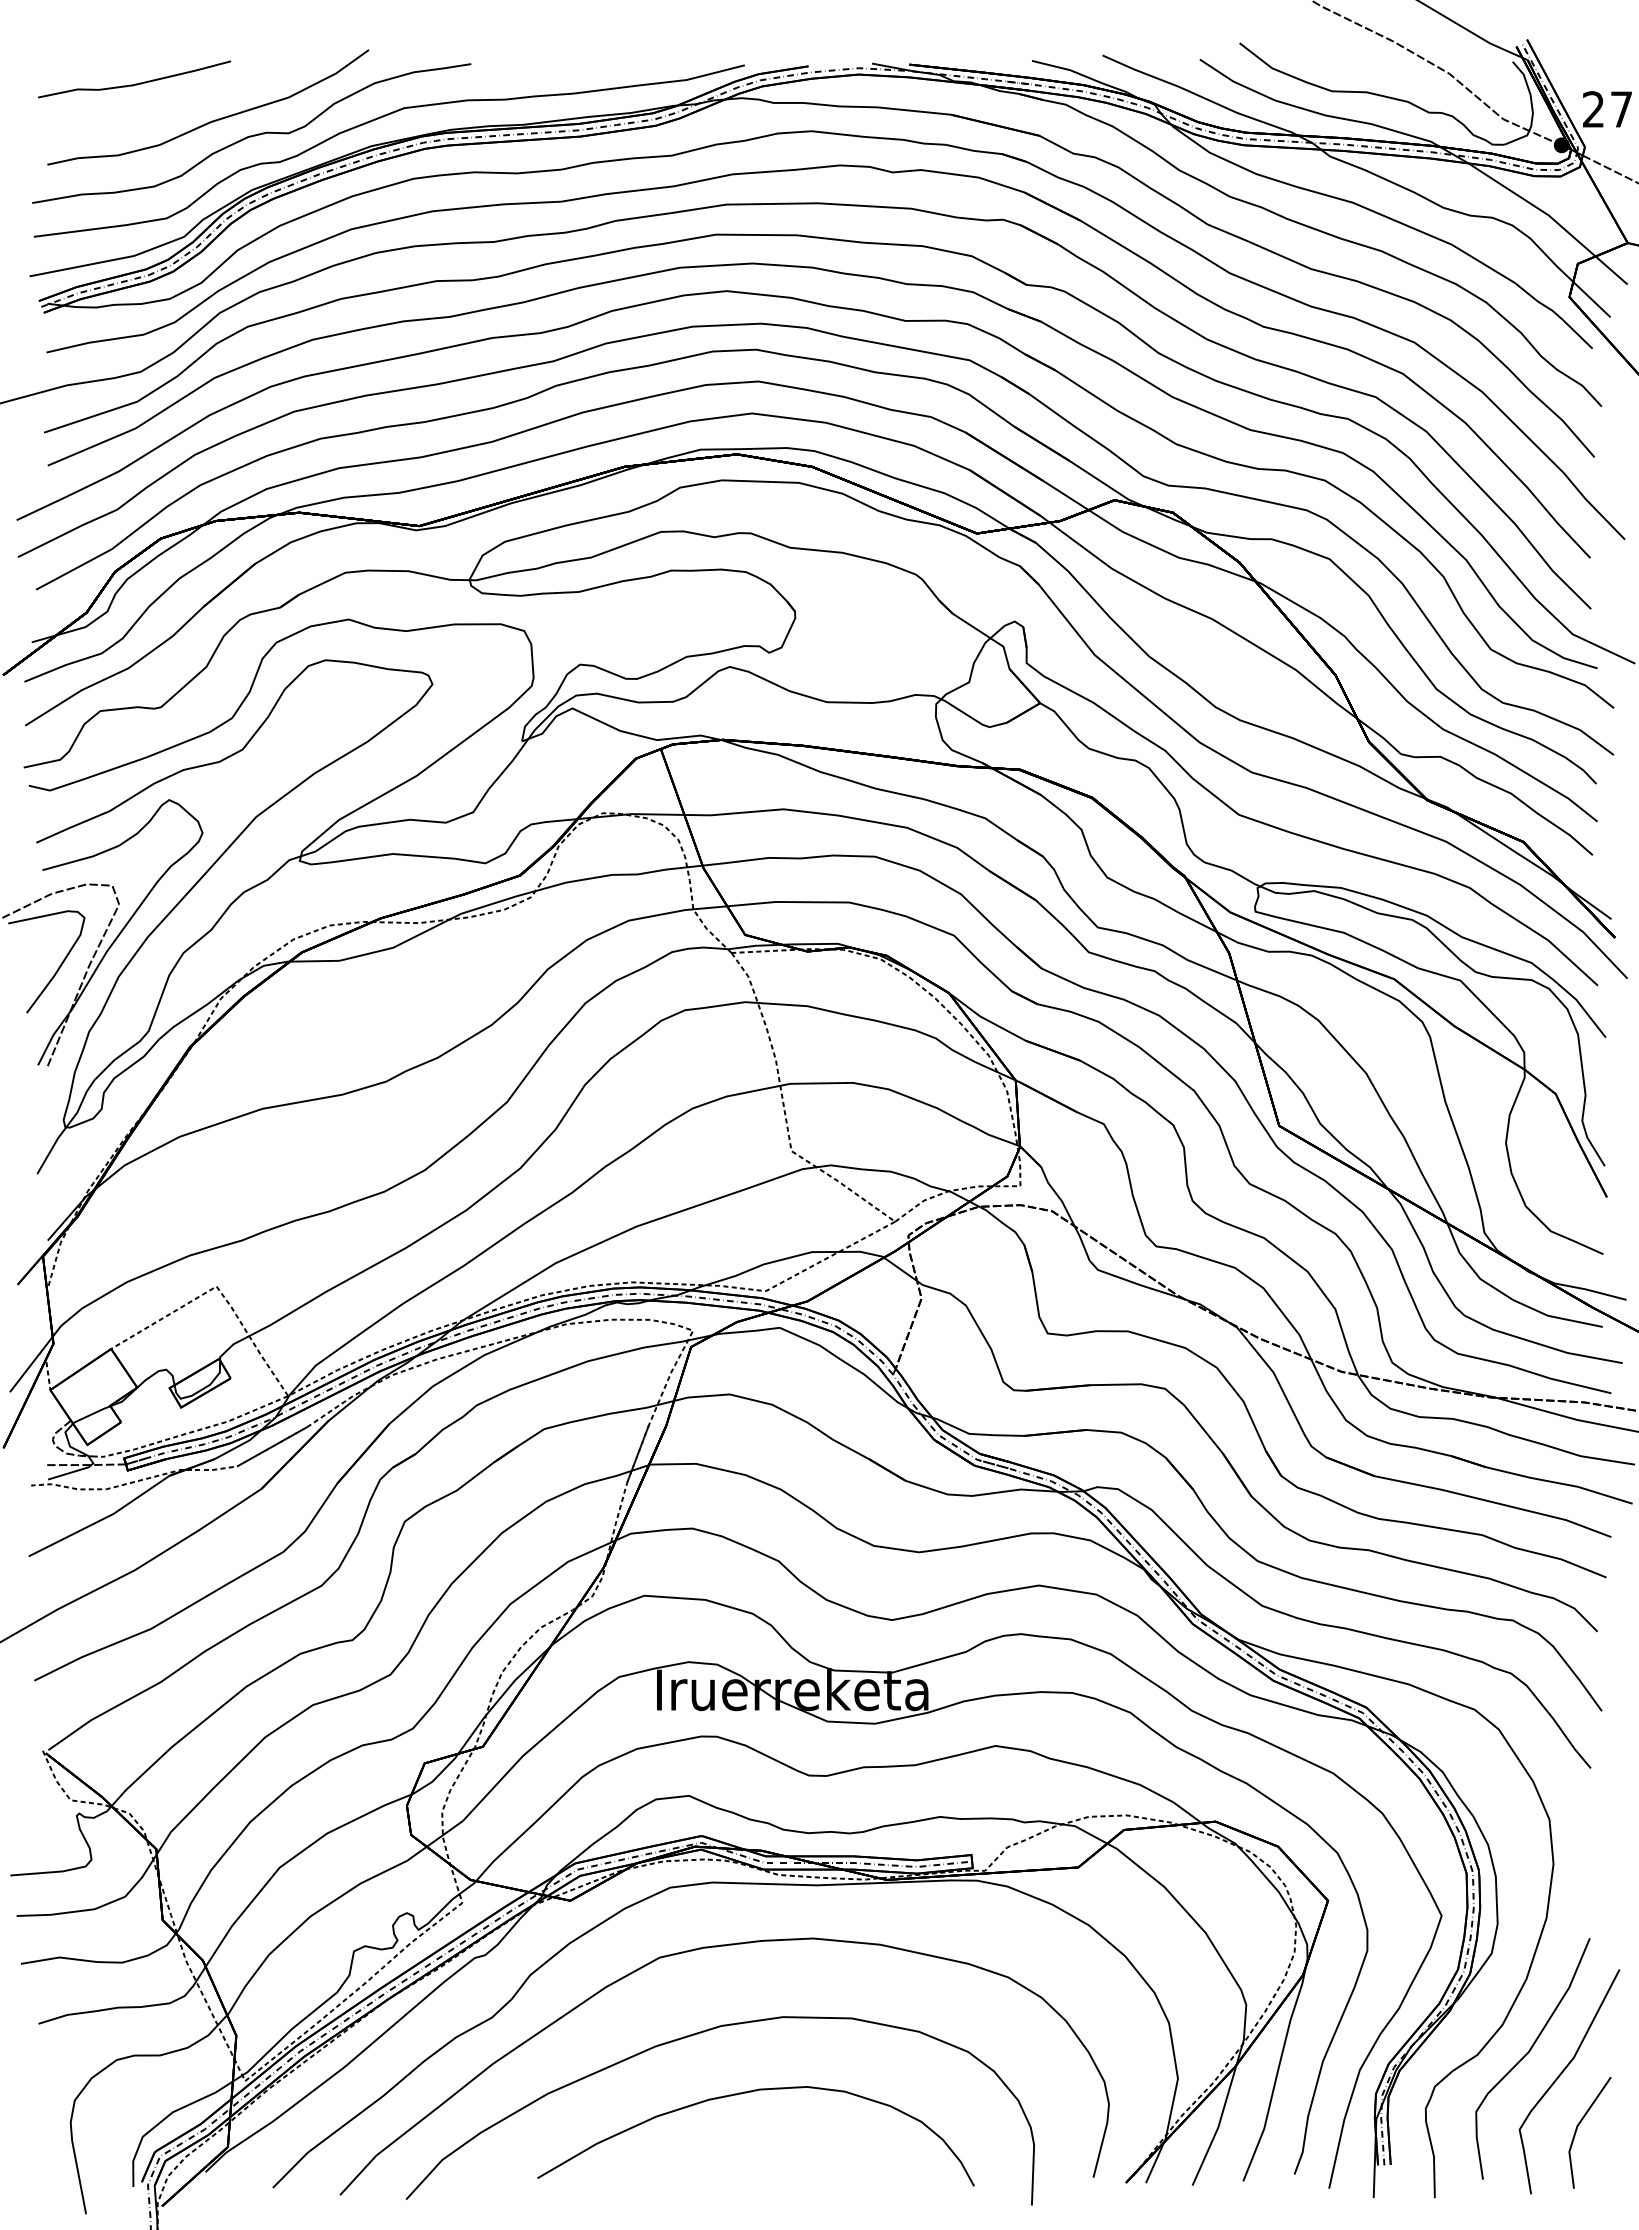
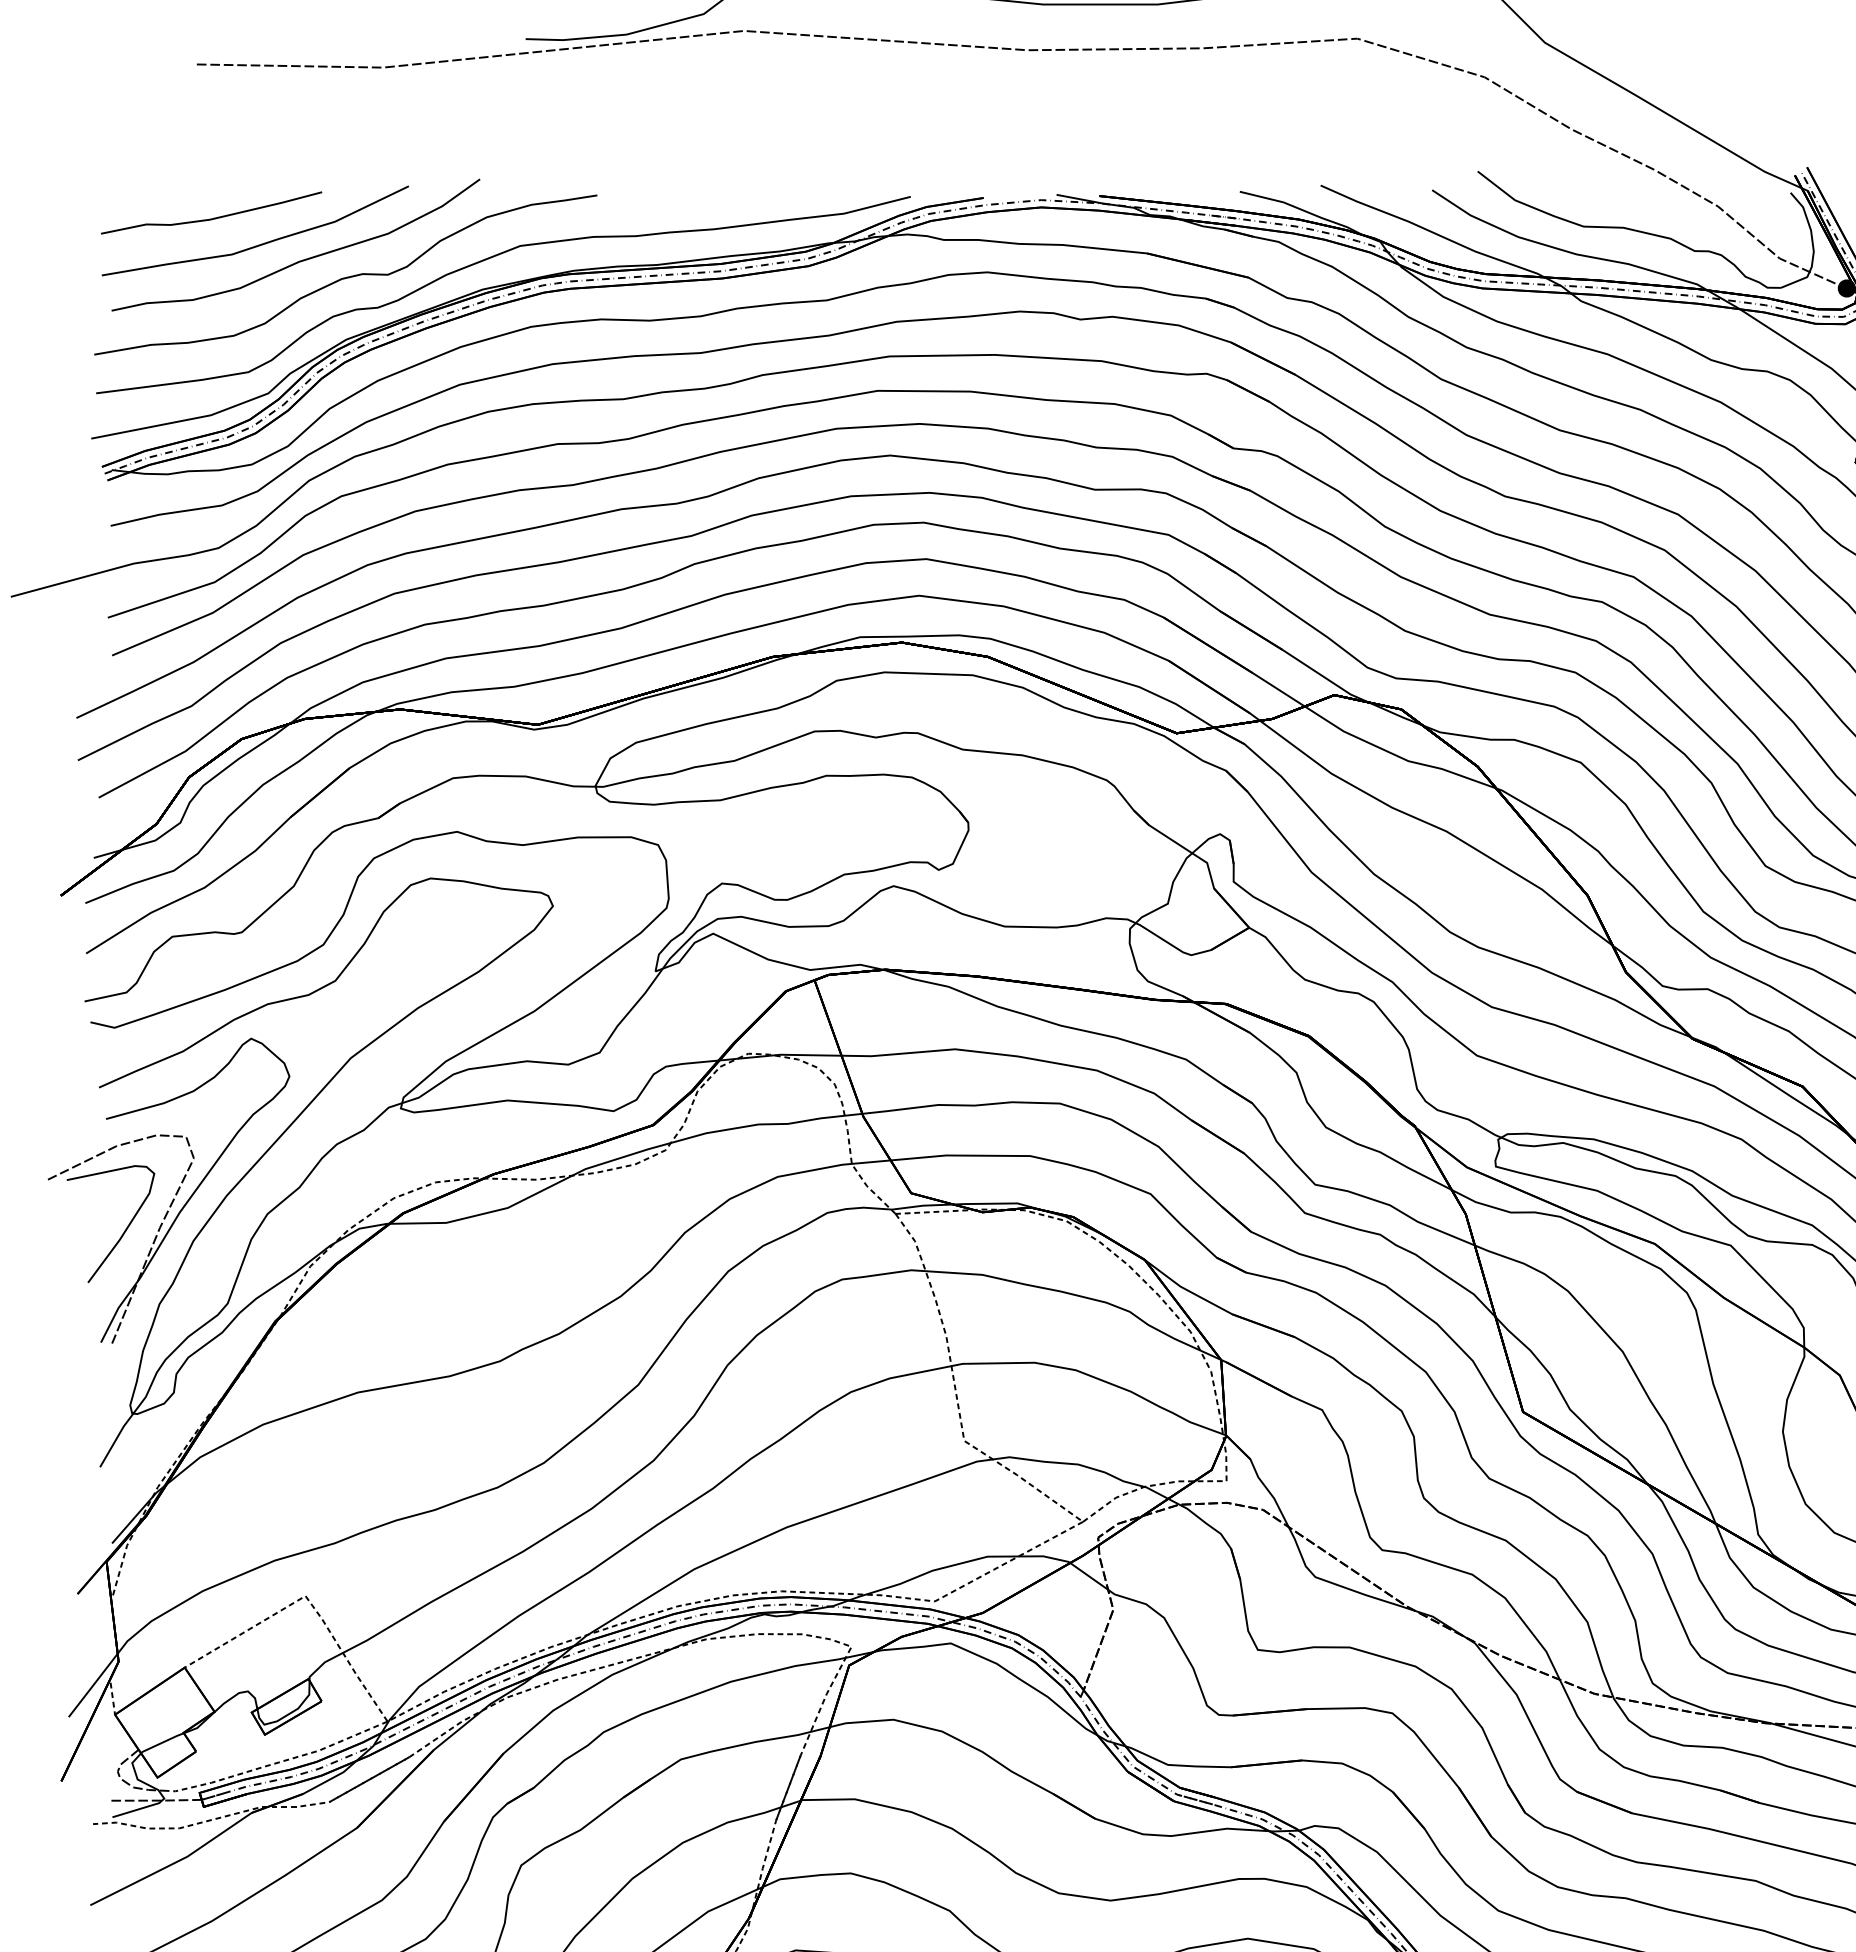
curve: (176, 106) -> (259, 244), added

